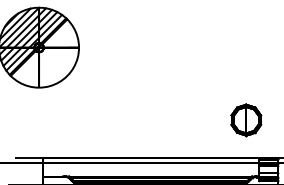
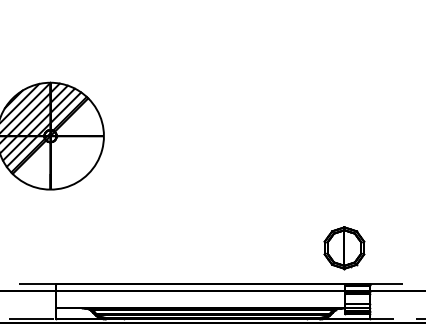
part: (246, 120) -> (344, 248), moved

